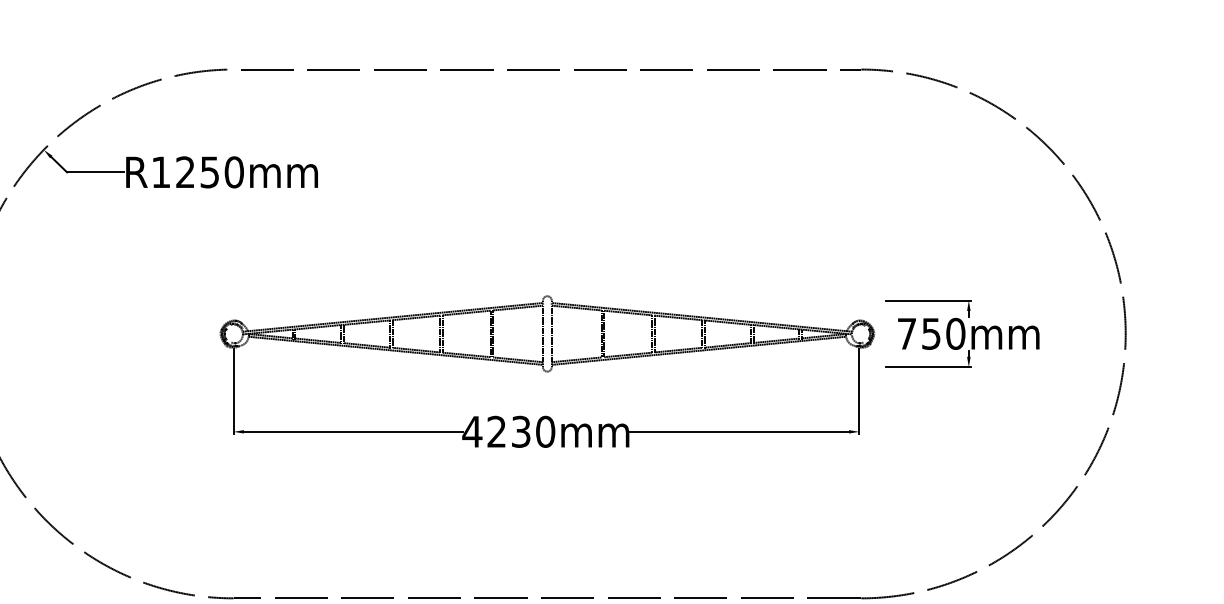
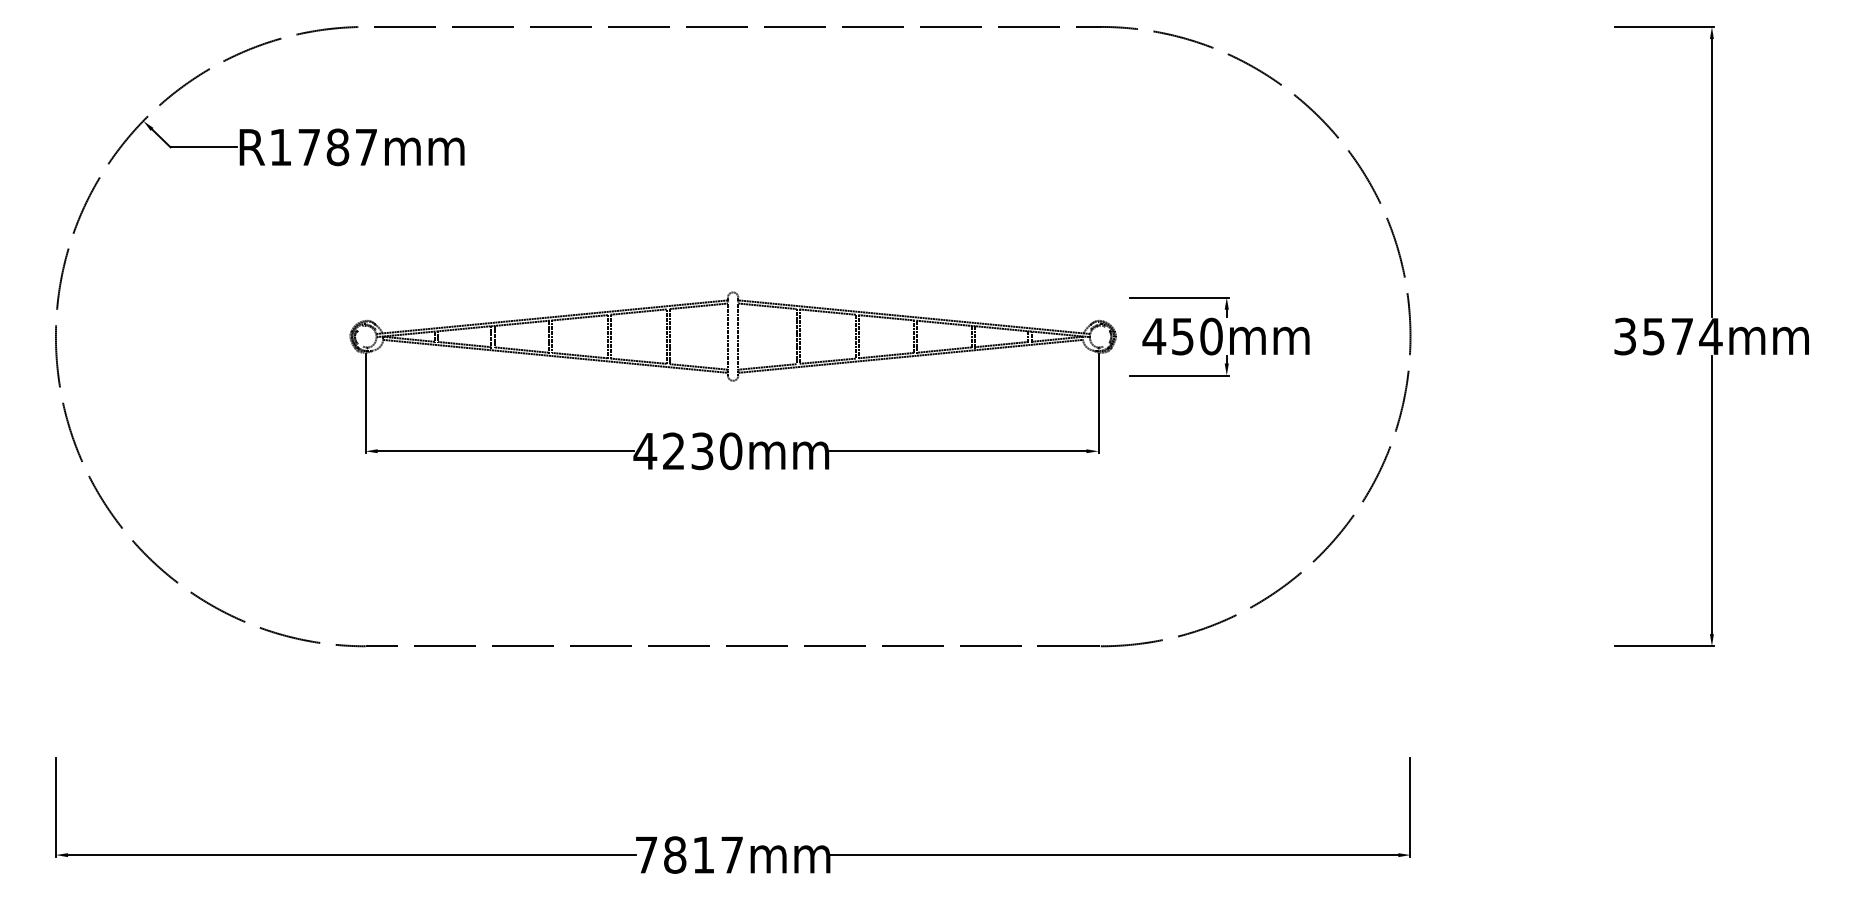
text: (209, 172) -> (337, 147), R1250mm -> R1787mm
text: (907, 333) -> (1154, 336), 750mm -> 450mm

